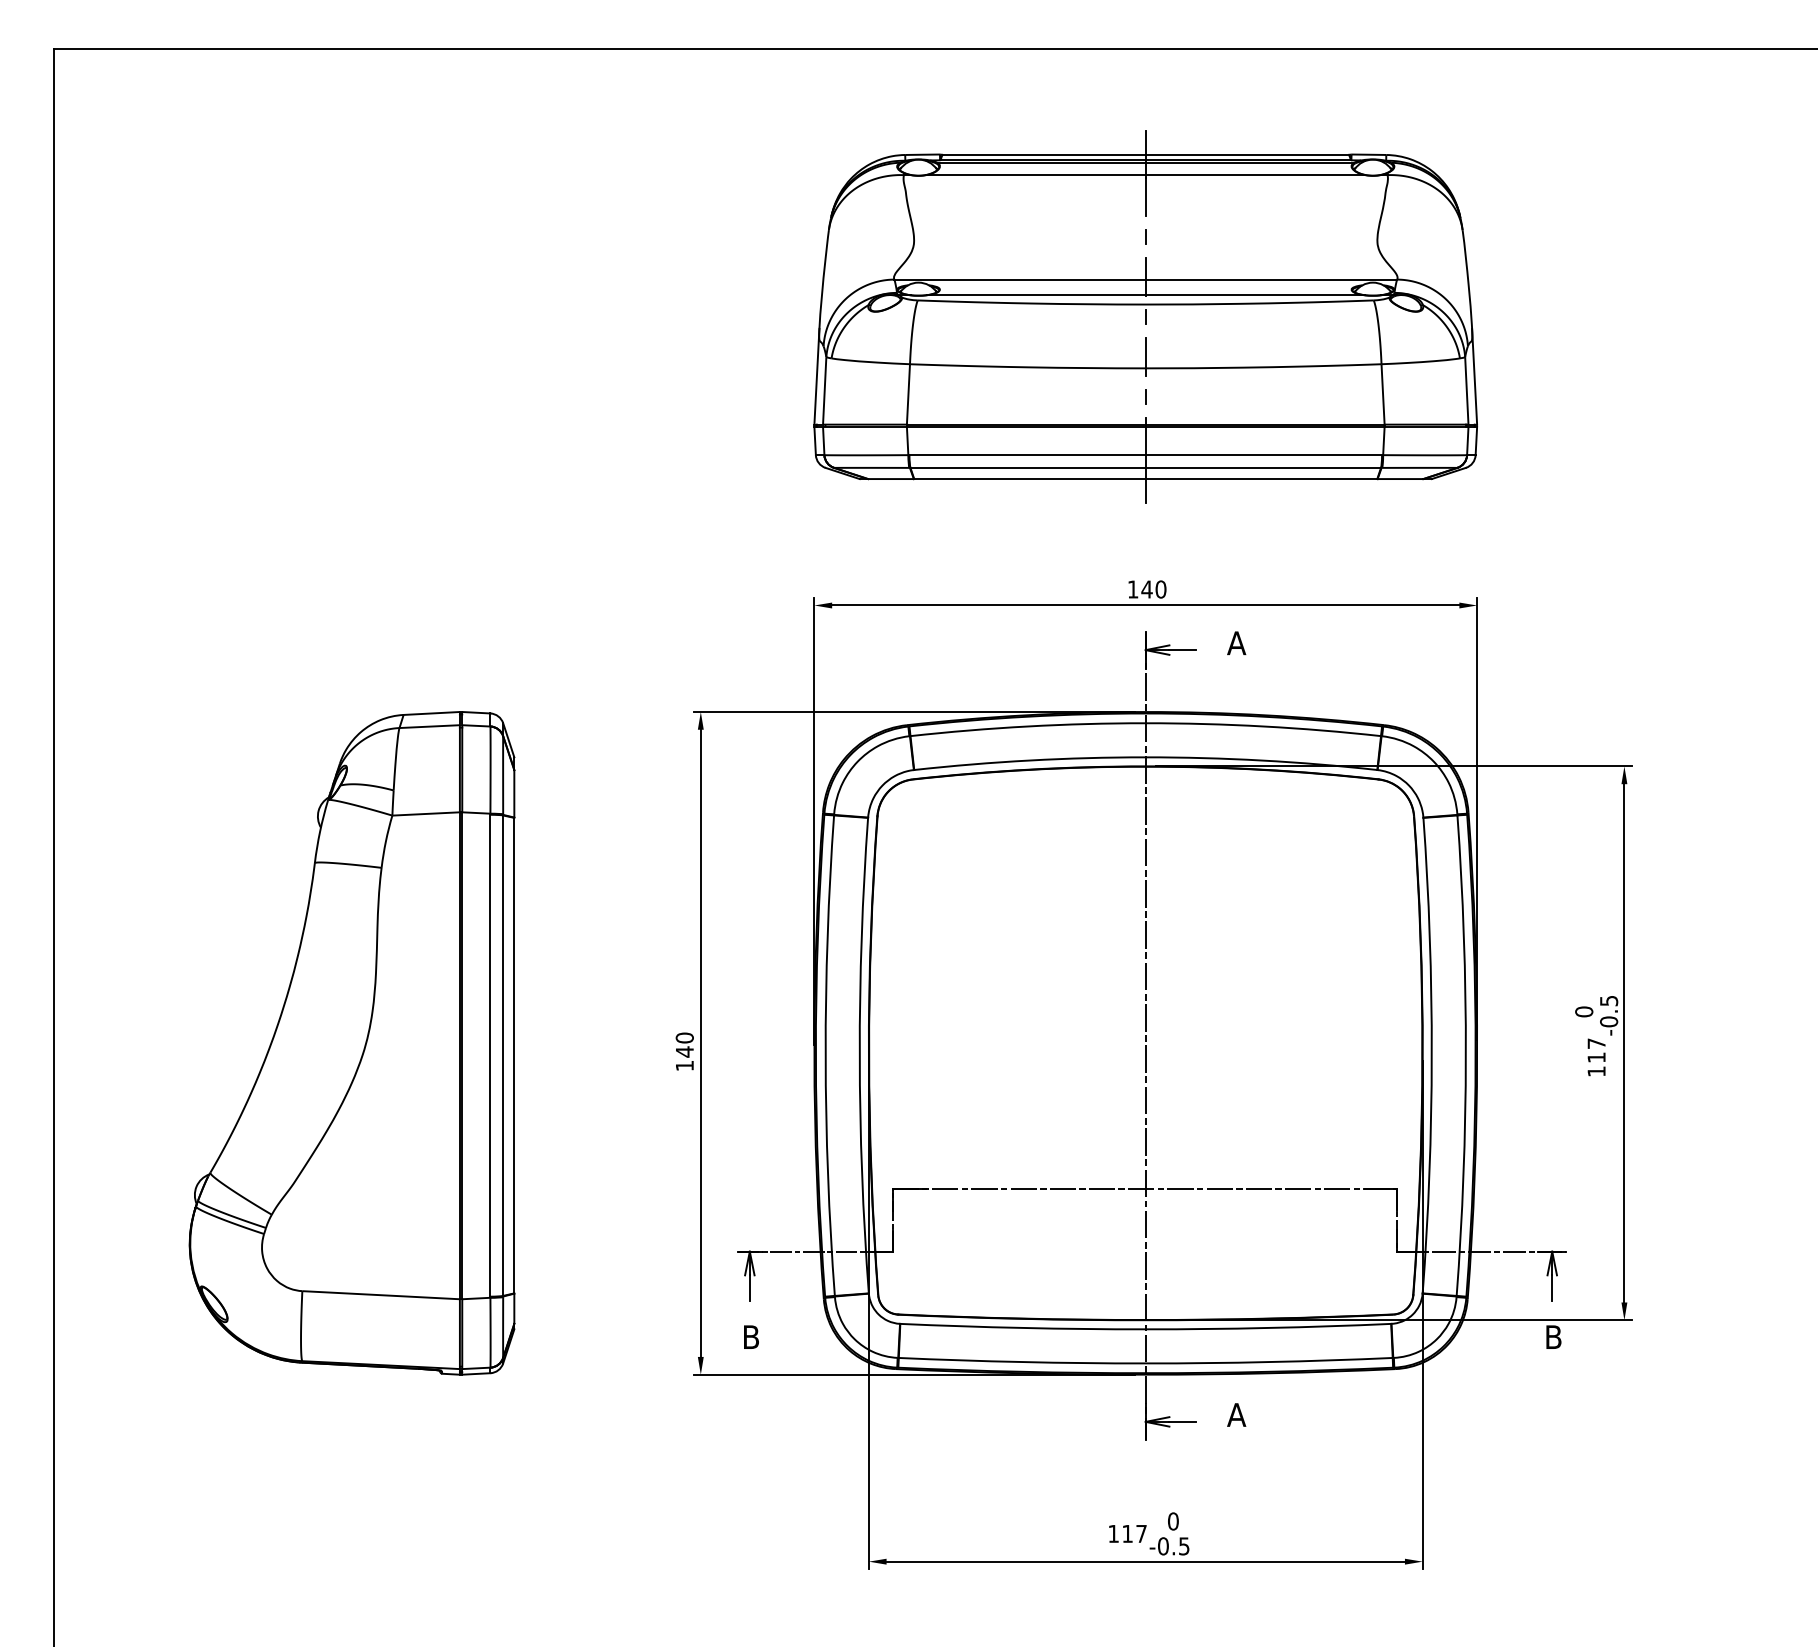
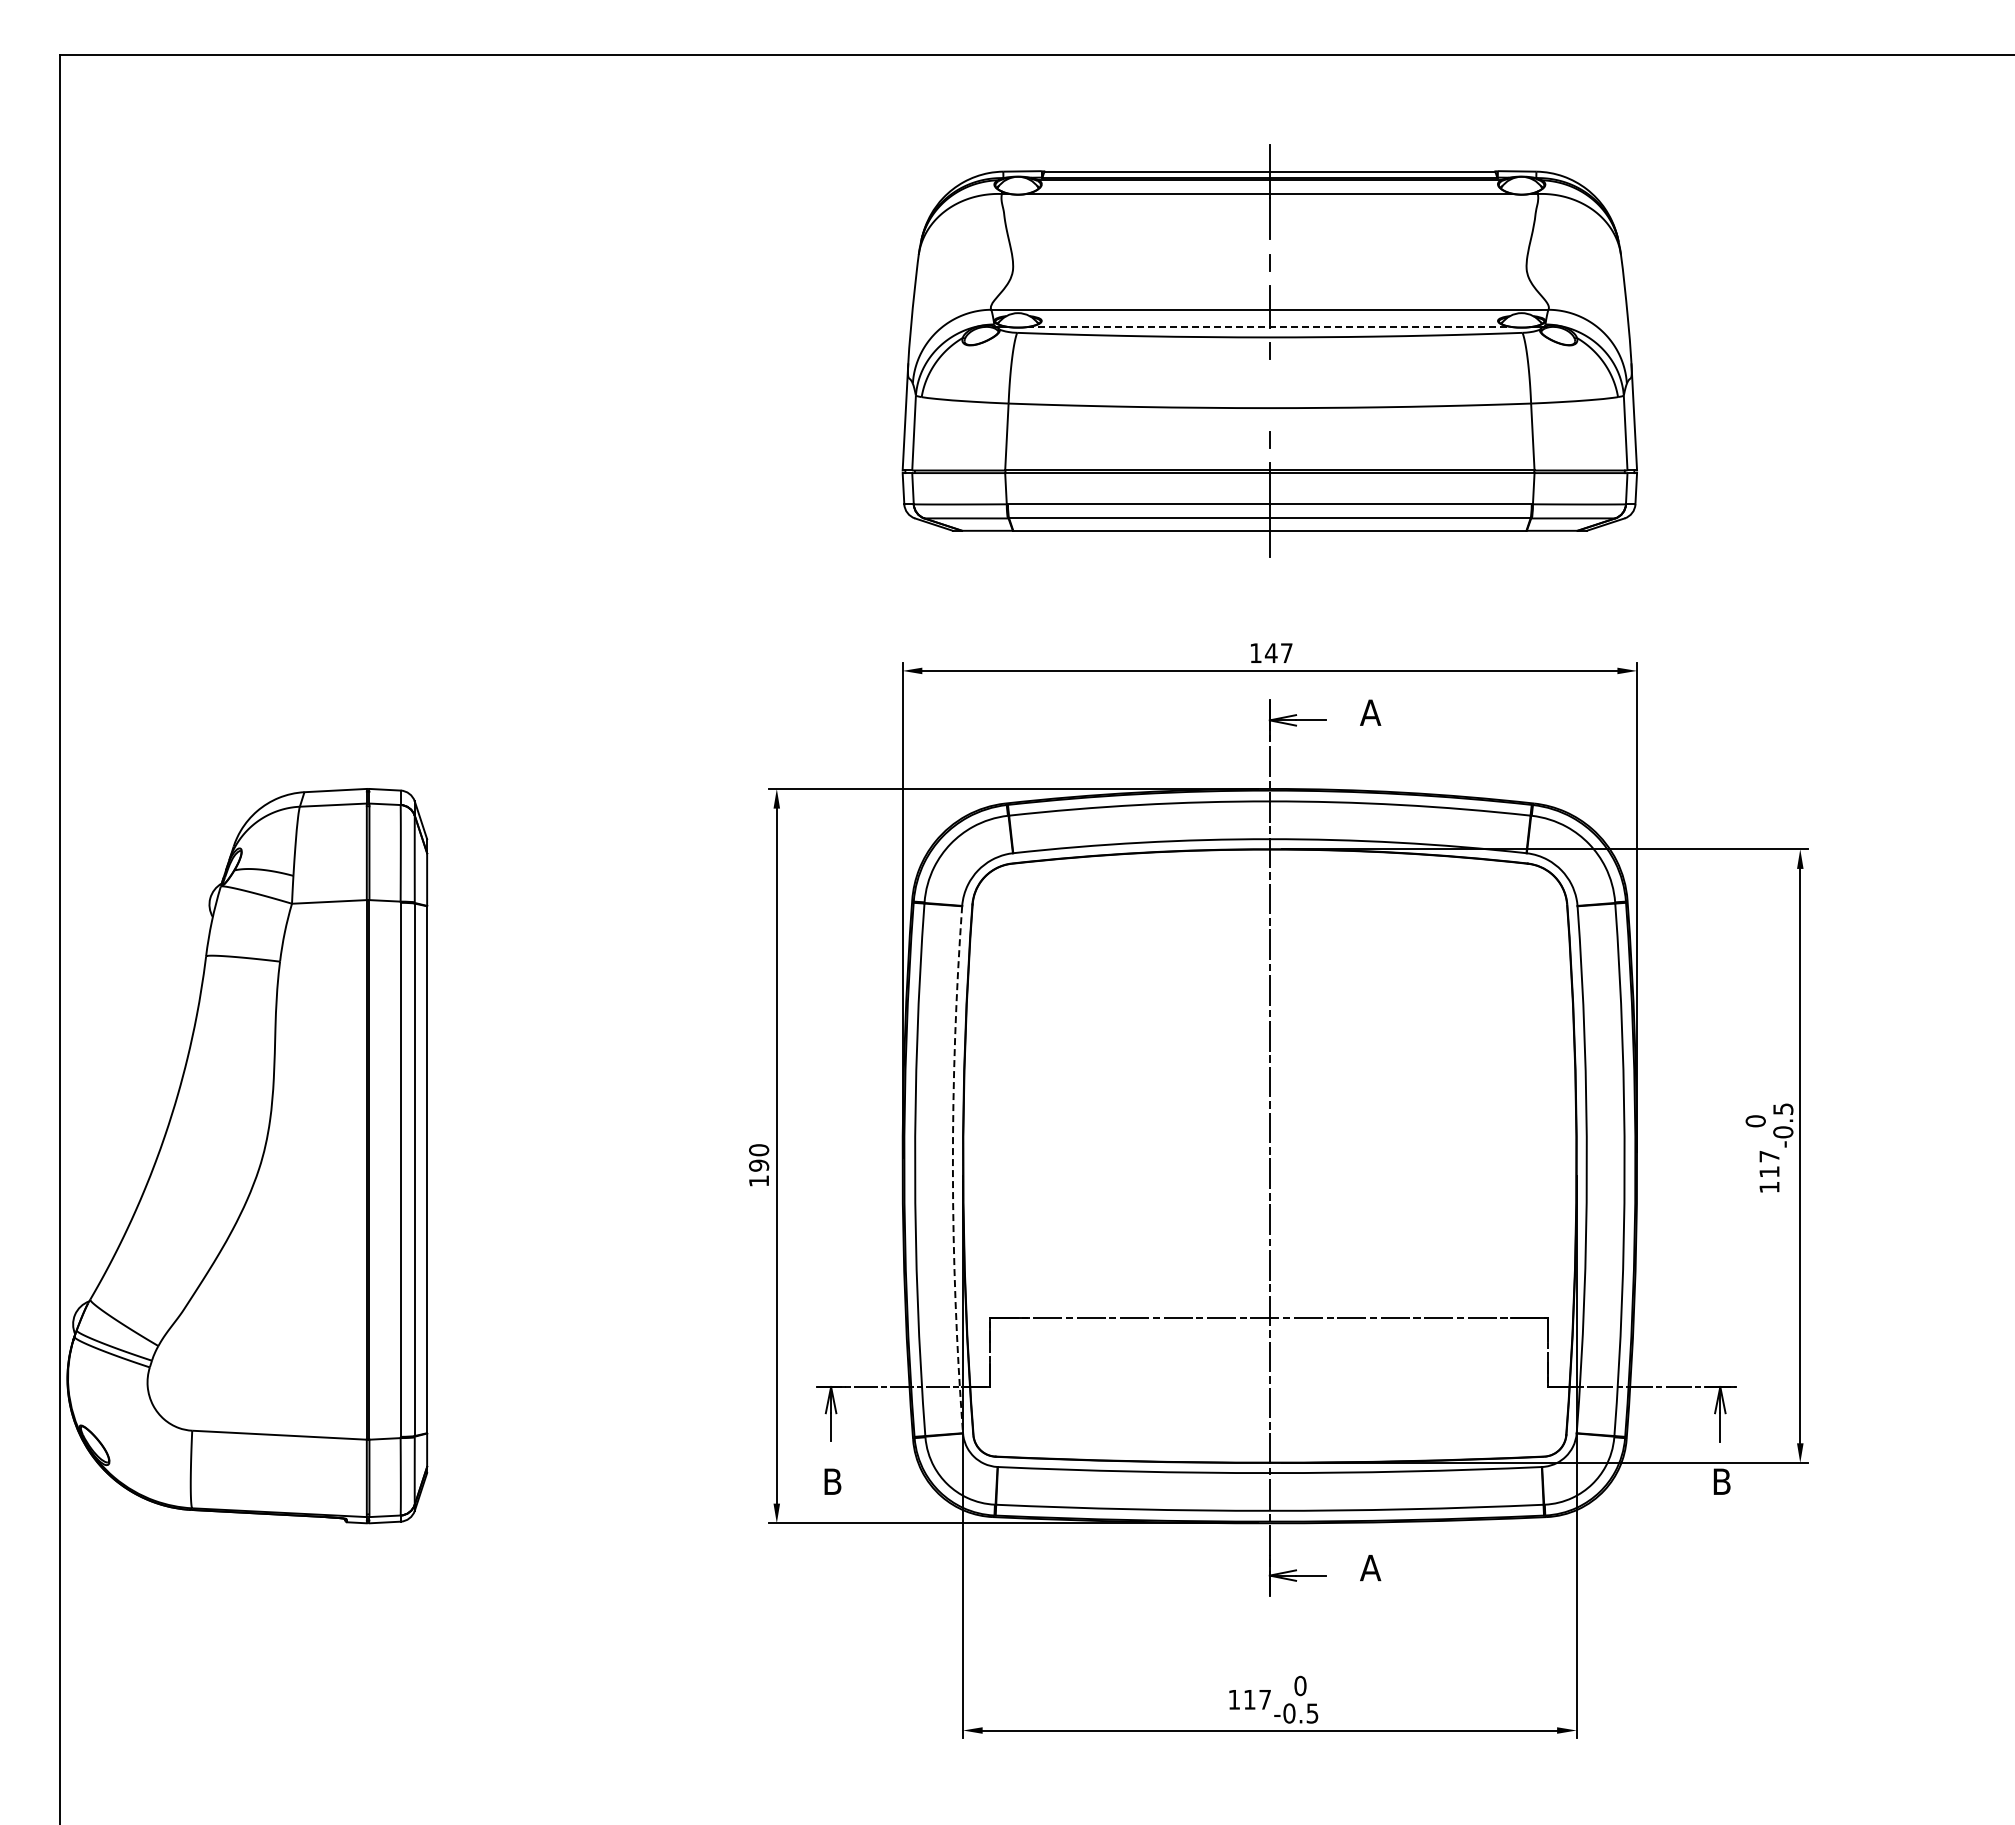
line: (1145, 295) -> (1269, 327), solid -> dashed
line: (1145, 356) -> (1269, 395), removed
text: (1160, 589) -> (1286, 653), 140 -> 147
part: (352, 1043) -> (247, 1156), moved
text: (685, 1051) -> (759, 1165), 140 -> 190
arc: (859, 1055) -> (952, 1169), solid -> dashed

